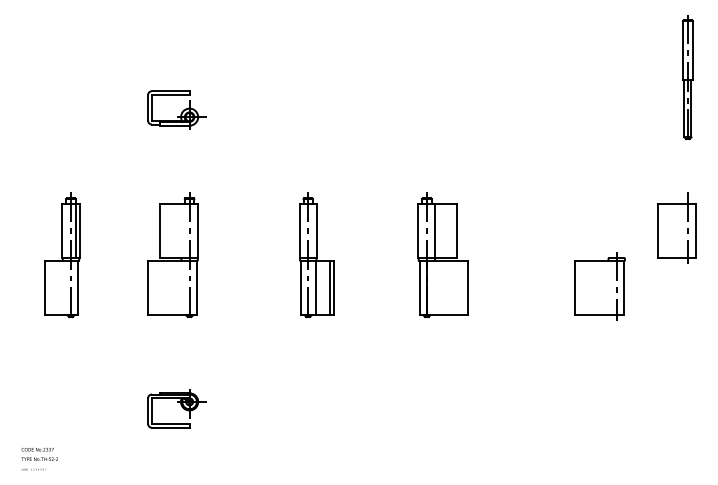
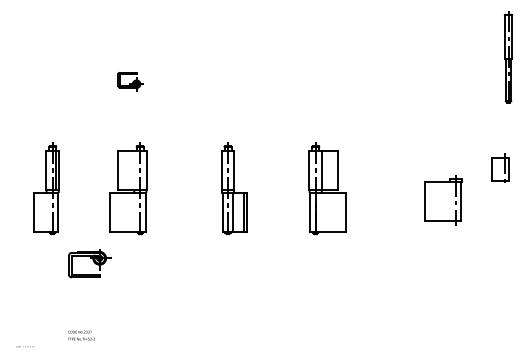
part: (176, 109) -> (130, 80), size x0.6
part: (676, 227) -> (500, 167), size x0.6
part: (599, 286) -> (443, 200), moved
part: (176, 408) -> (90, 263), moved
text: (39, 454) -> (81, 335), moved

